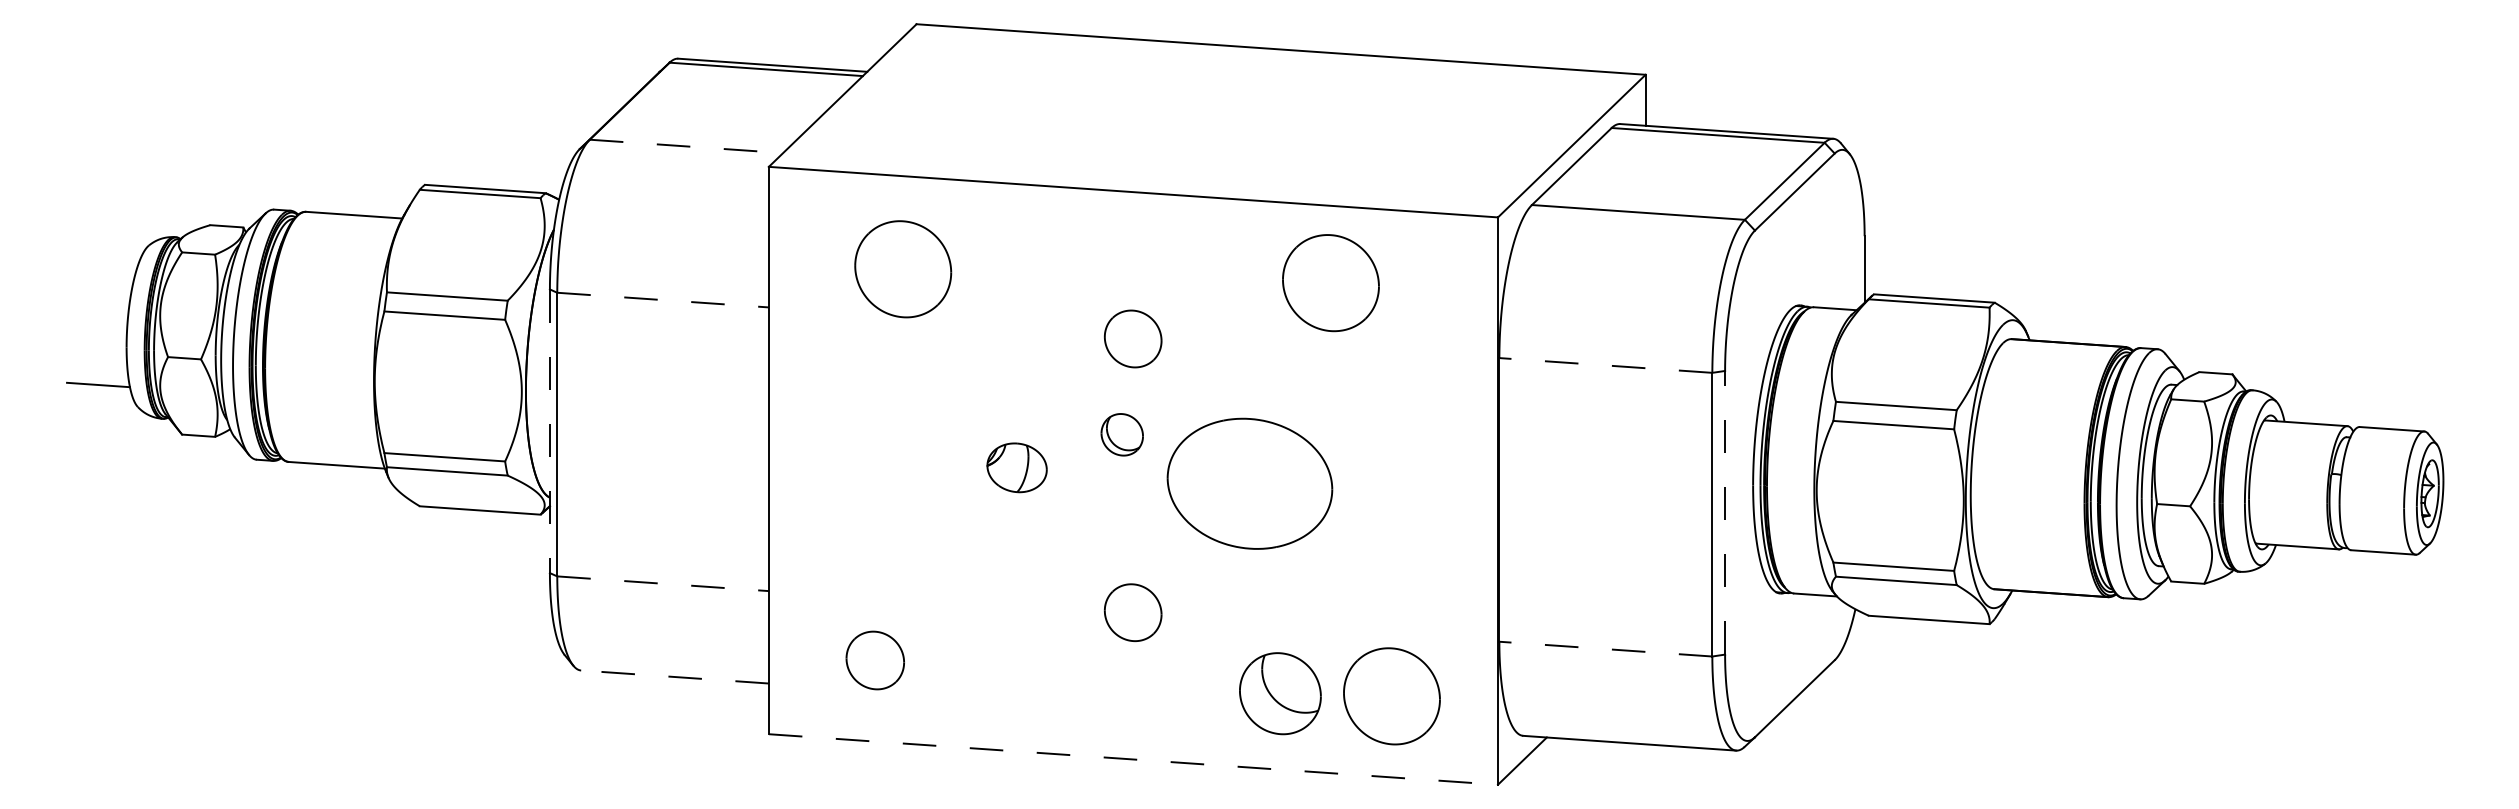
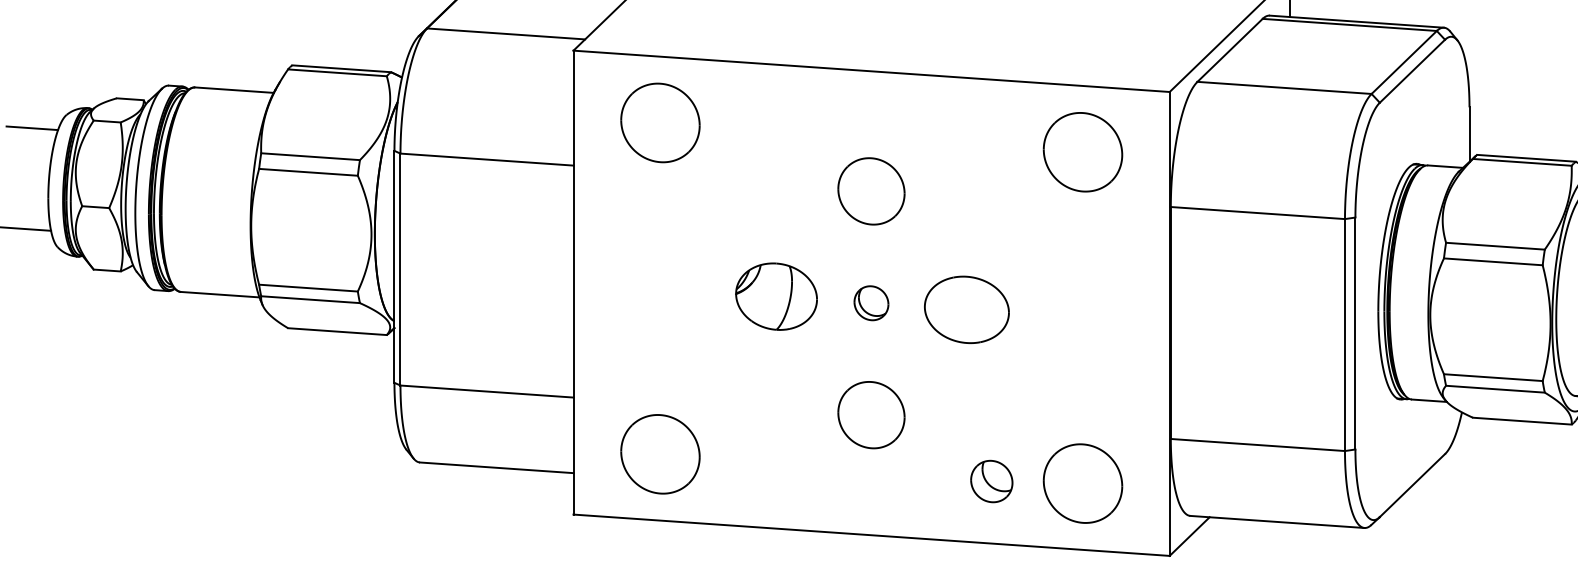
line: (686, 146) -> (506, 34), dashed -> solid
line: (106, 261) -> (31, 128), added
part: (903, 269) -> (660, 123), moved
part: (1330, 283) -> (1082, 152), moved
line: (663, 300) -> (487, 159), dashed -> solid
part: (1132, 338) -> (870, 191), size x1.43
line: (1605, 365) -> (1257, 213), dashed -> solid
line: (549, 431) -> (394, 267), dashed -> solid
part: (1121, 434) -> (870, 303), moved
part: (1016, 467) -> (775, 296), size x1.67
part: (1249, 483) -> (966, 309), size x0.62
line: (1725, 512) -> (1355, 333), dashed -> solid
line: (663, 583) -> (487, 391), dashed -> solid
part: (1132, 612) -> (870, 415), size x1.43
line: (1605, 649) -> (1257, 445), dashed -> solid
part: (875, 660) -> (660, 454), size x1.67
line: (674, 676) -> (496, 467), dashed -> solid
part: (1280, 693) -> (991, 481), size x0.62
line: (1133, 759) -> (871, 535), dashed -> solid

